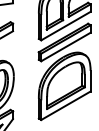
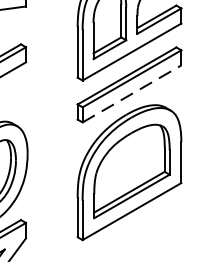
line: (66, 46) -> (133, 92), solid -> dashed

